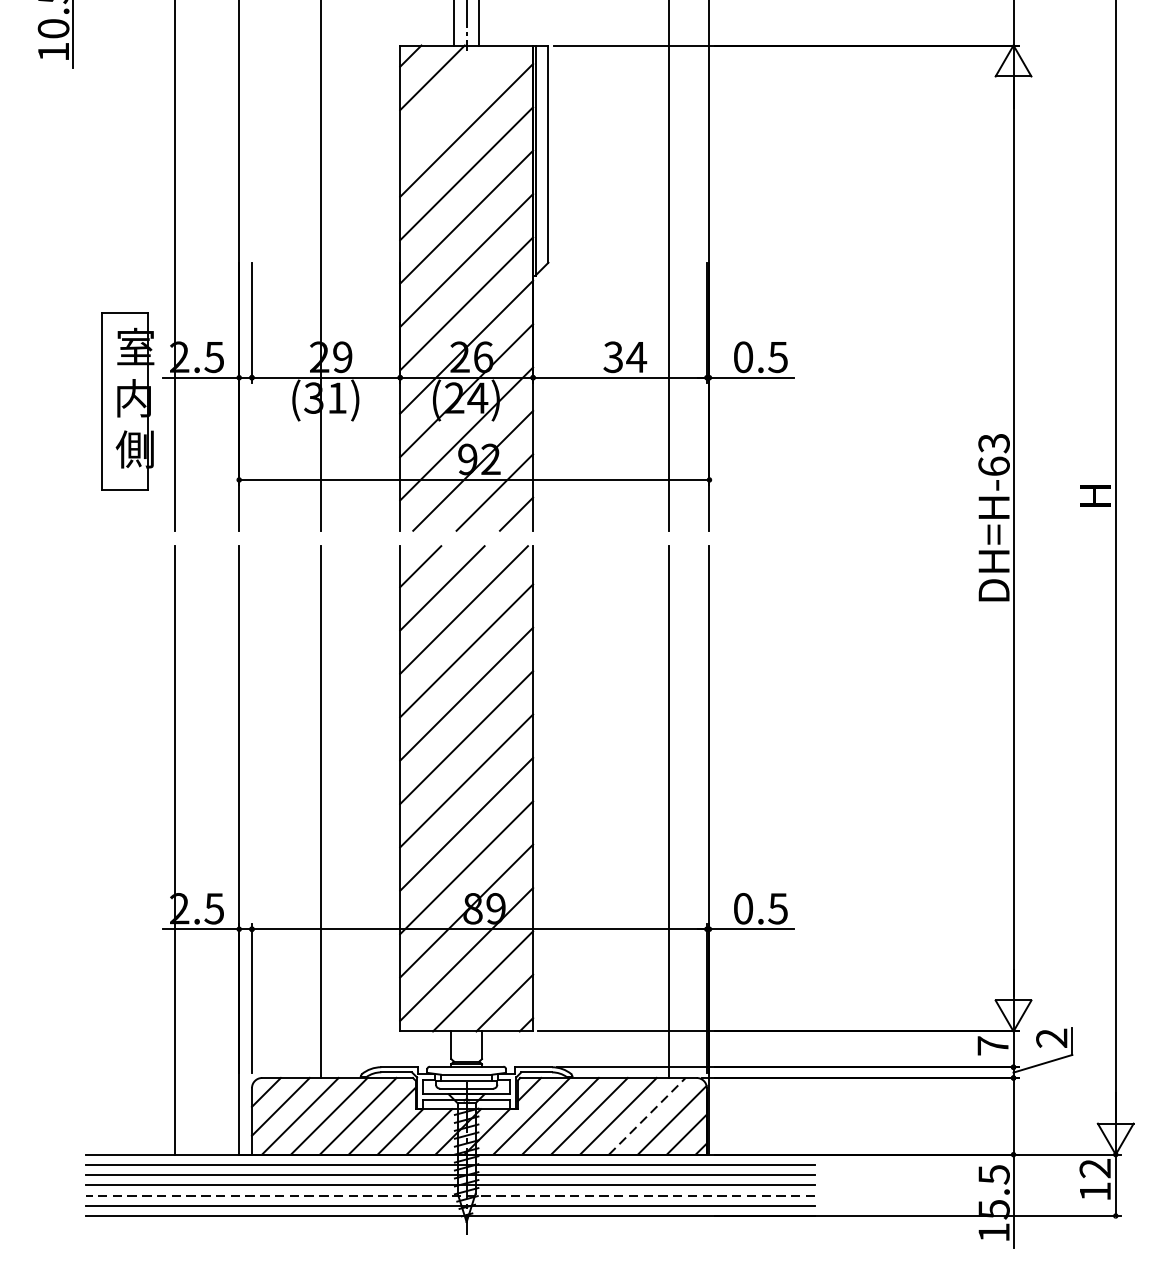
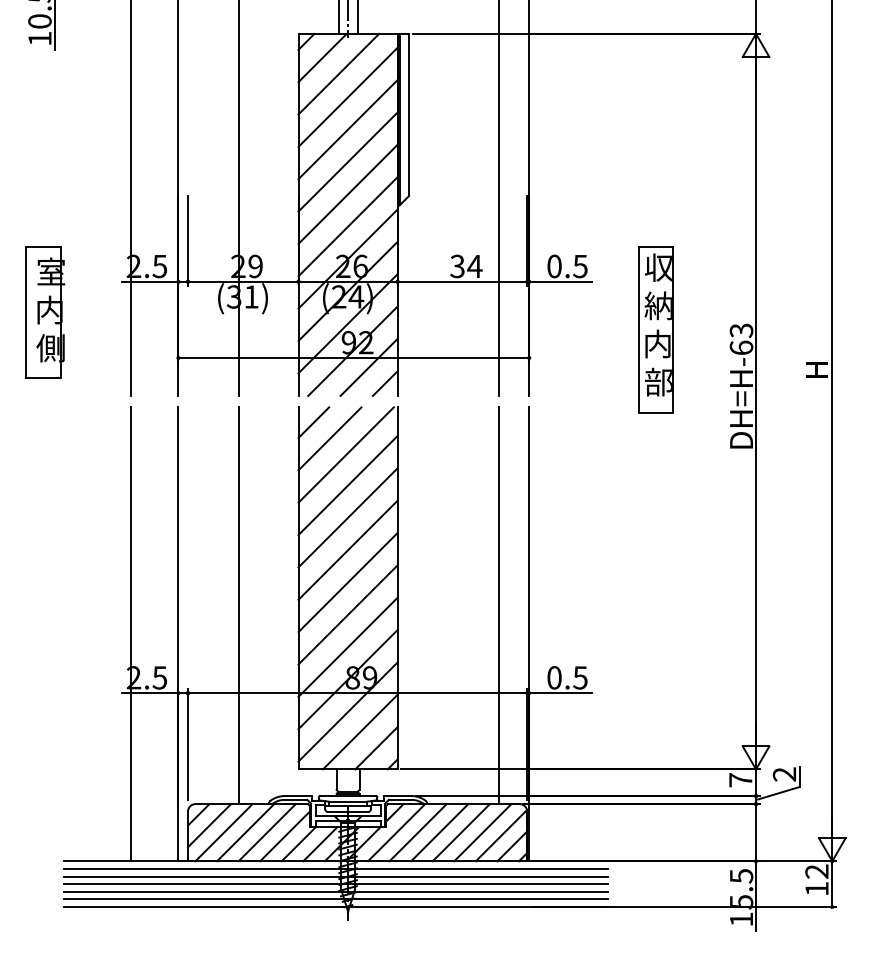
line: (453, 98) -> (338, 73), added
part: (128, 401) -> (45, 312), moved
part: (878, 441) -> (655, 329), added
line: (648, 1116) -> (483, 832), dashed -> solid
line: (449, 1195) -> (335, 891), dashed -> solid

